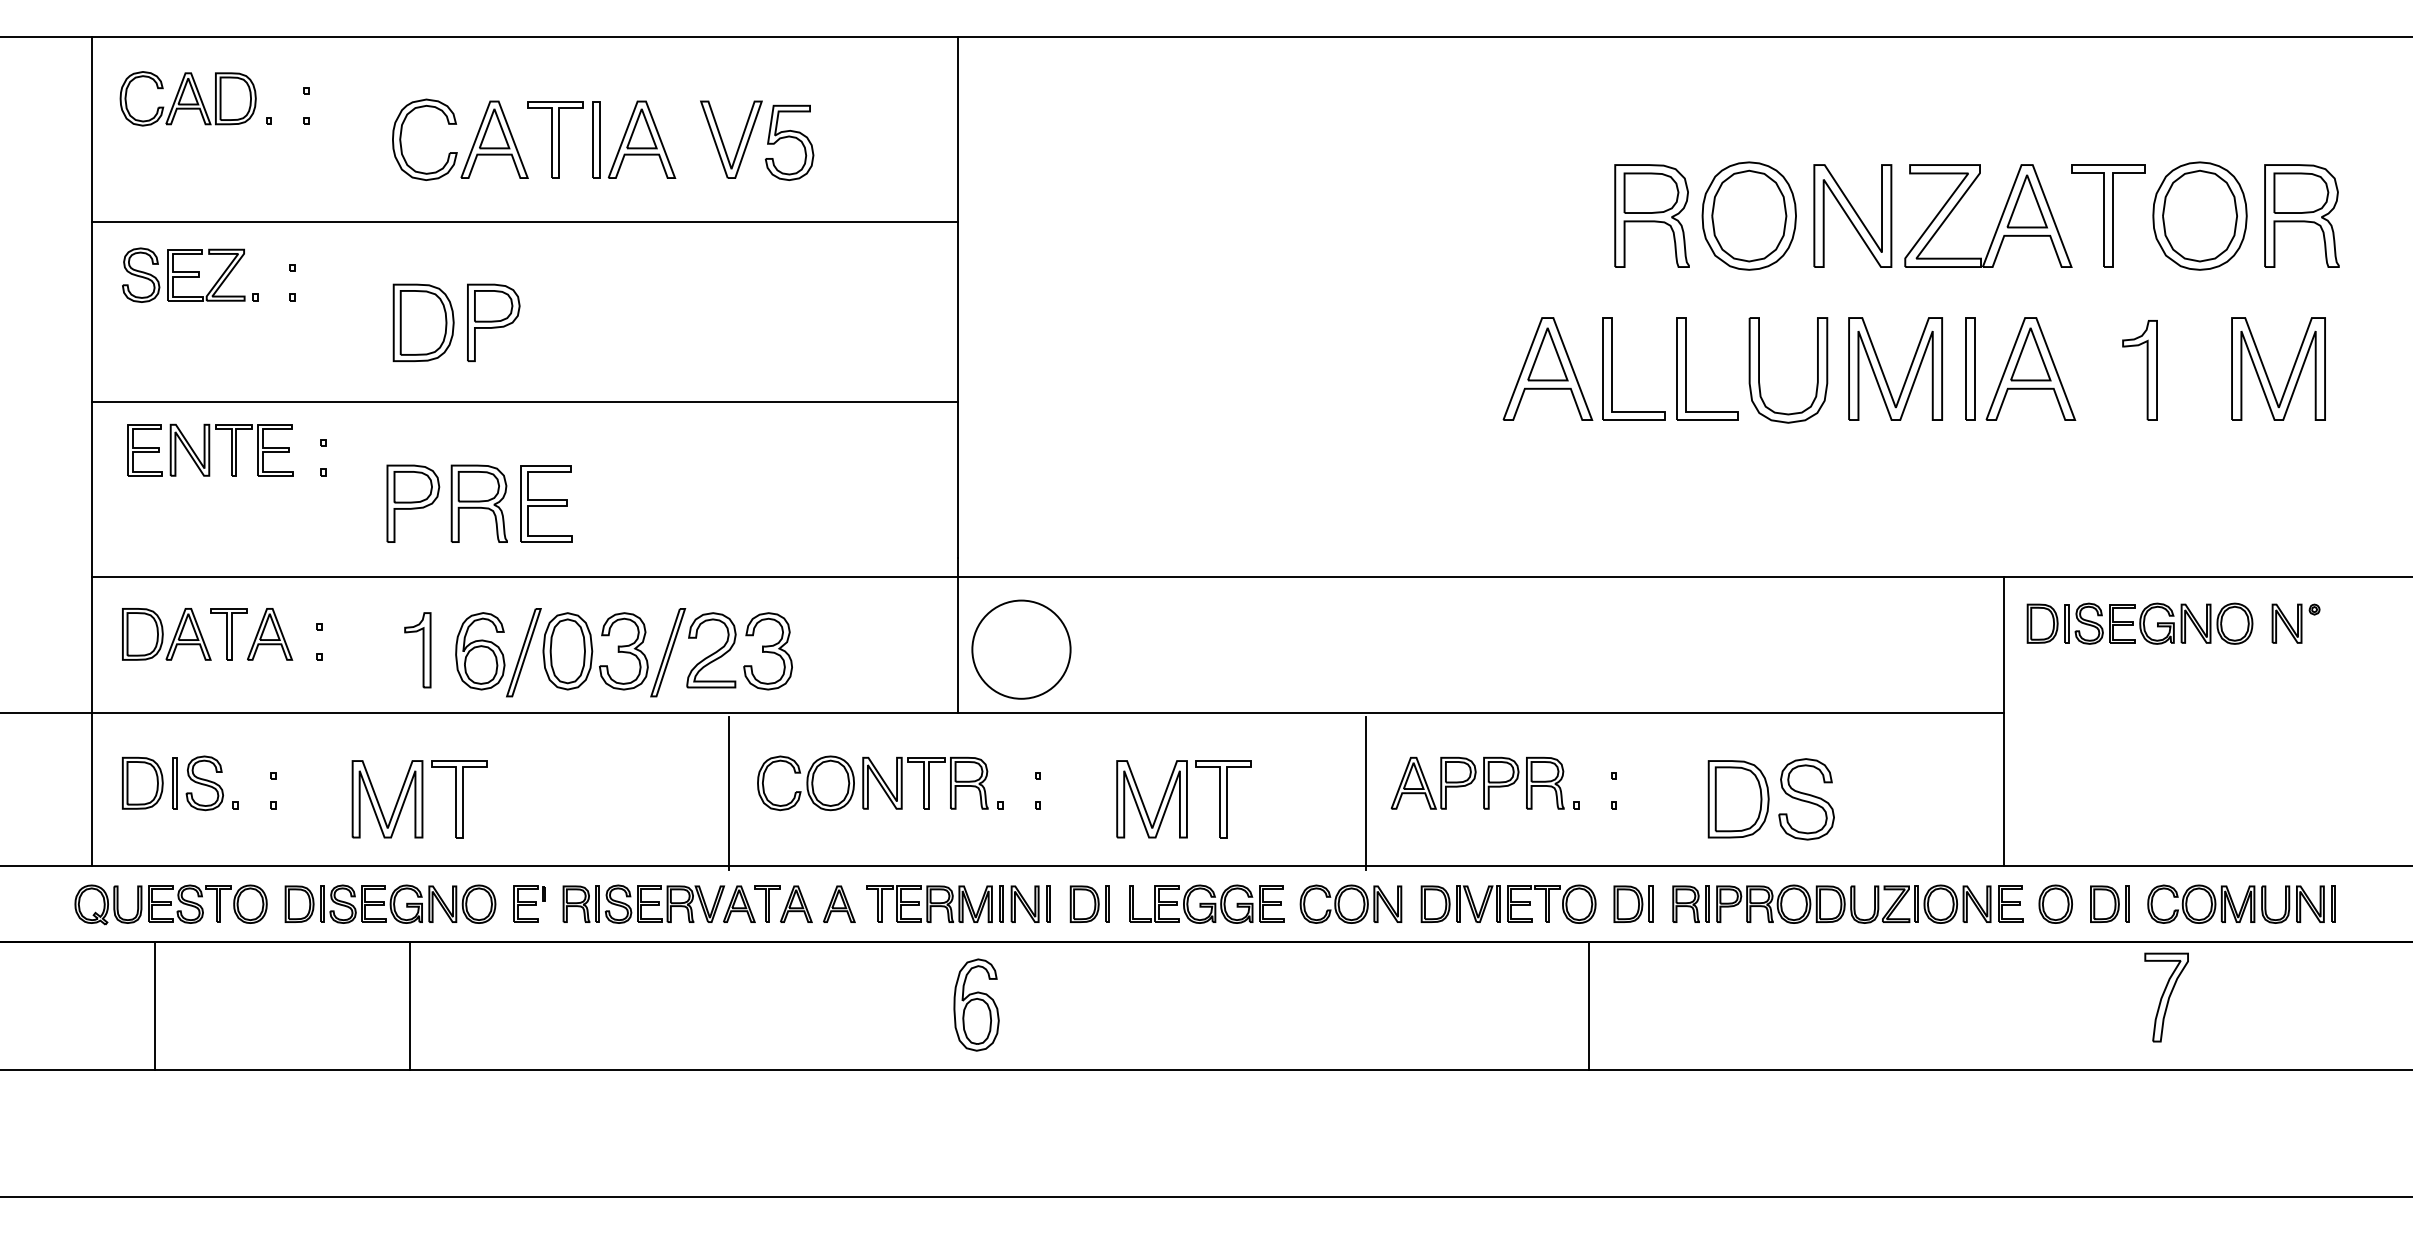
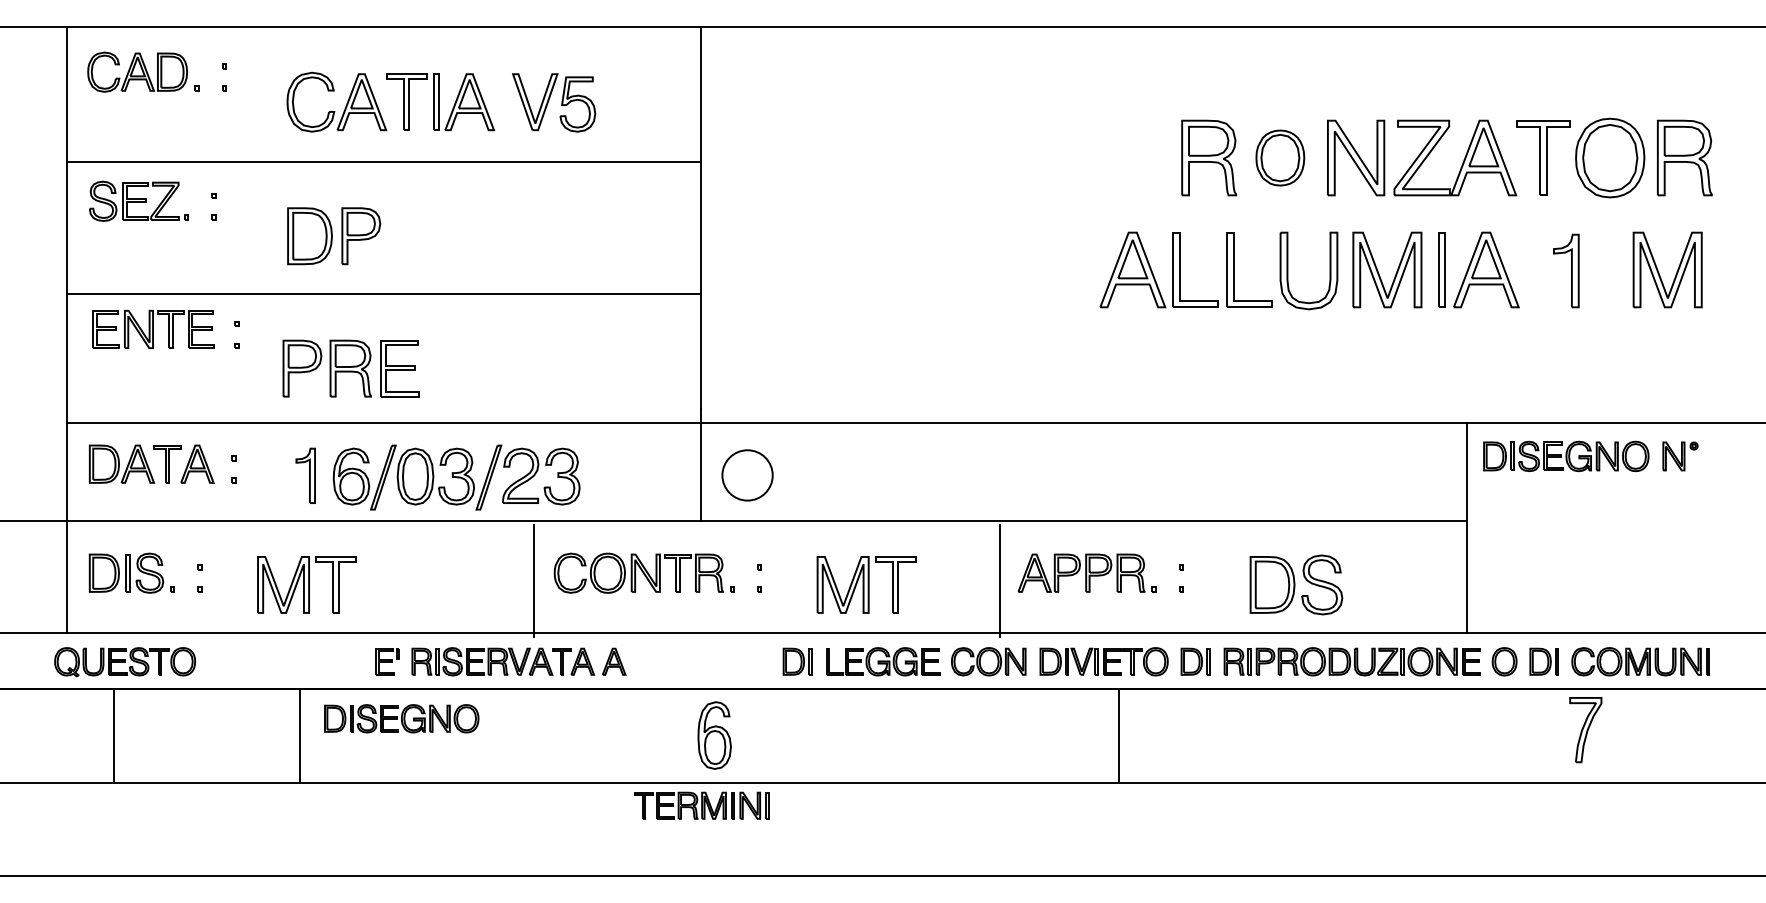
part: (1749, 215) -> (1280, 157), size x0.7
circle: (1021, 649) -> (747, 475), size x0.7
part: (390, 903) -> (401, 718), moved
part: (958, 903) -> (701, 805), moved
line: (1589, 1005) -> (1119, 735), moved

